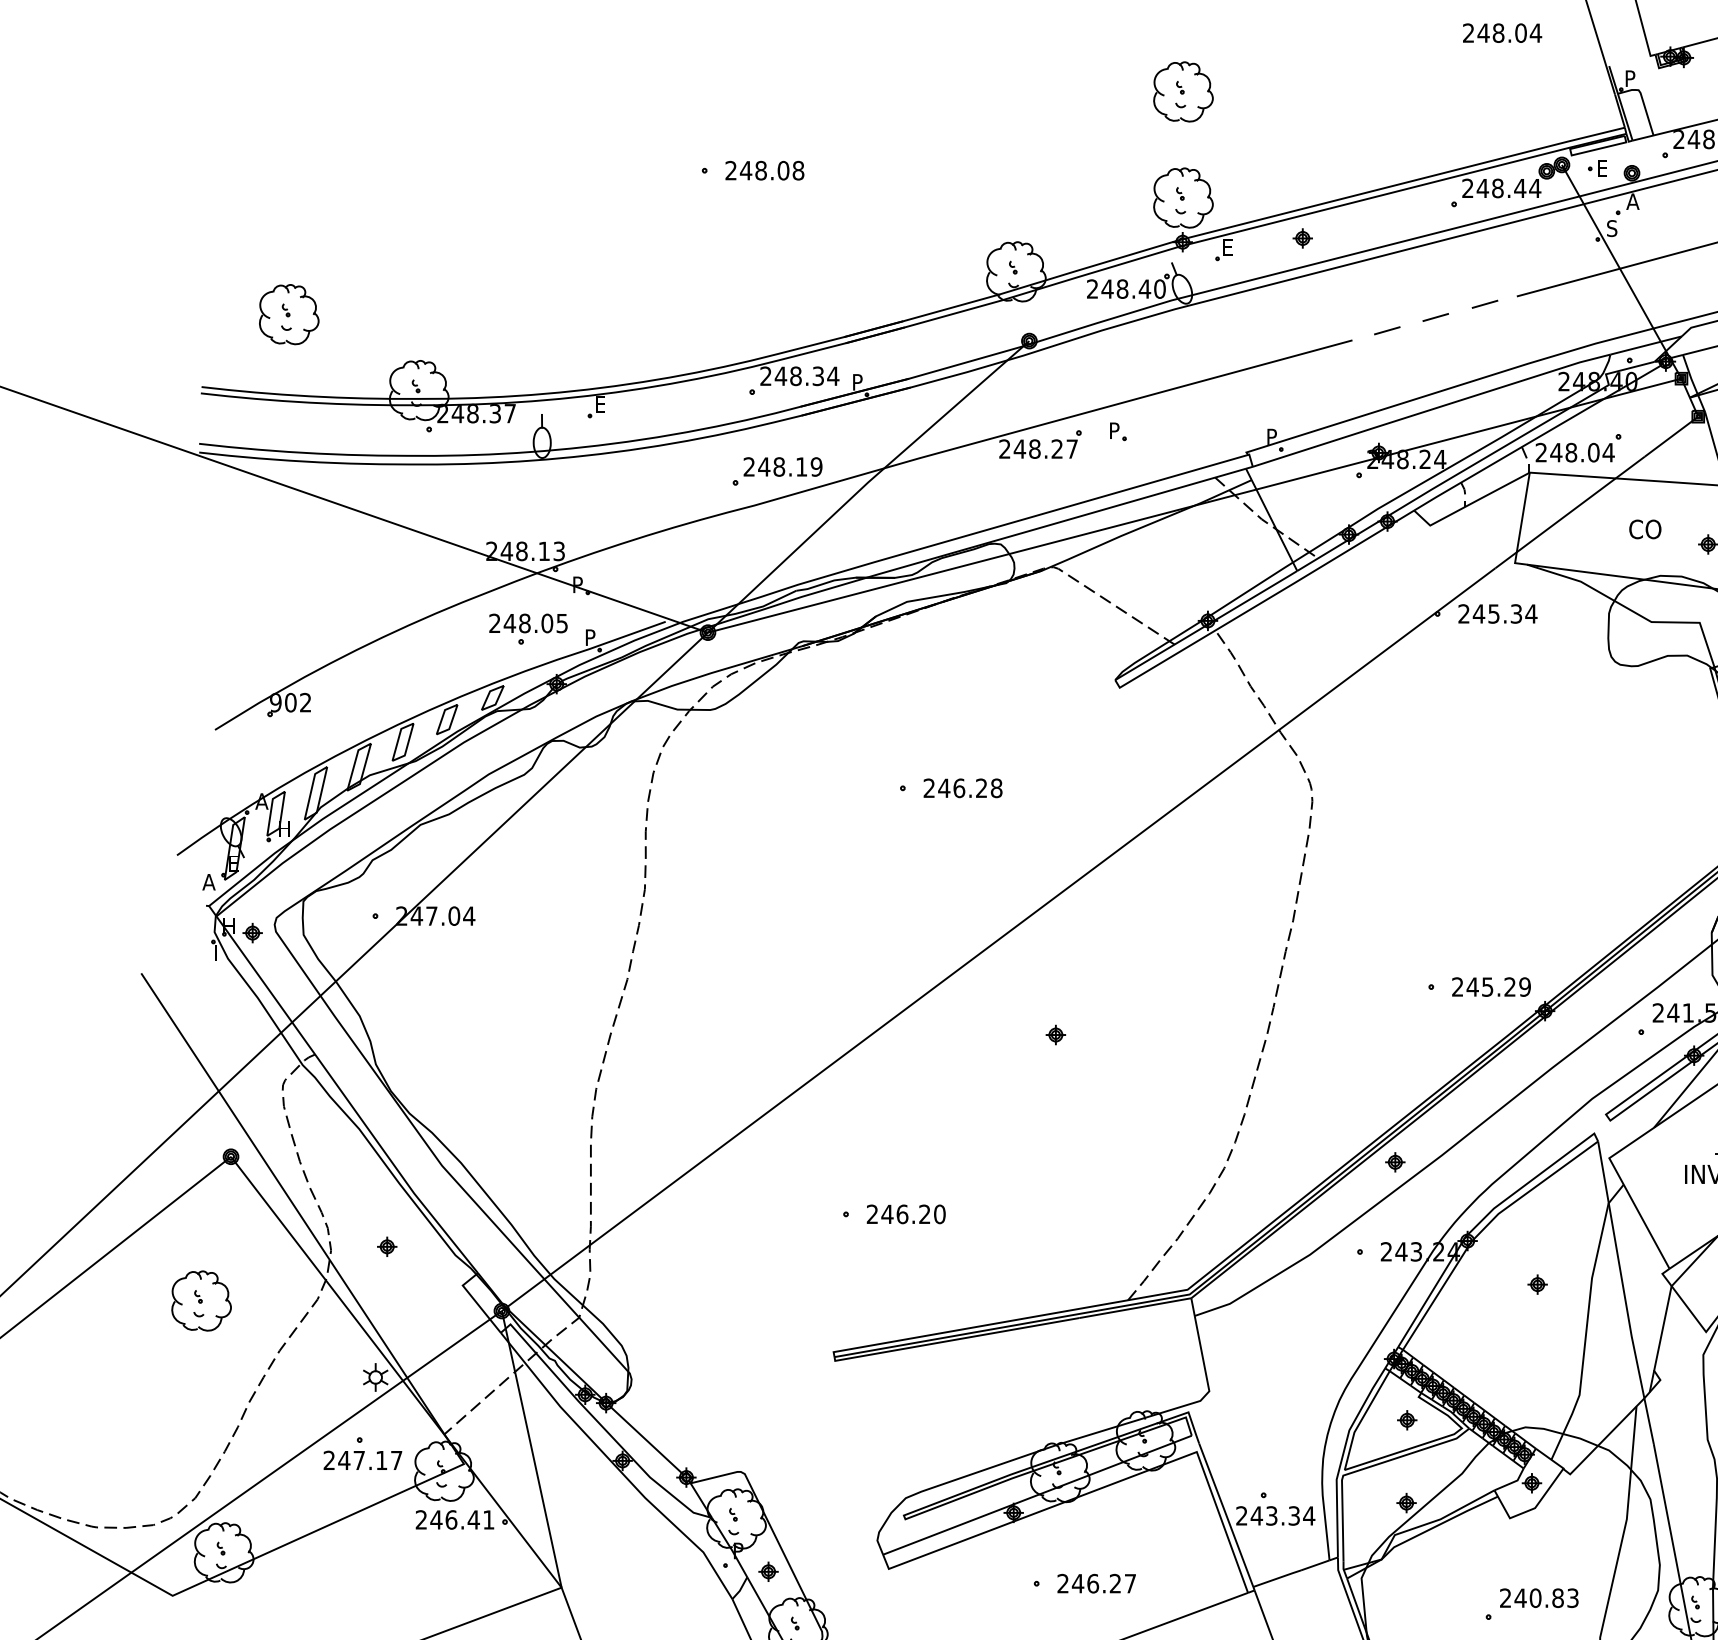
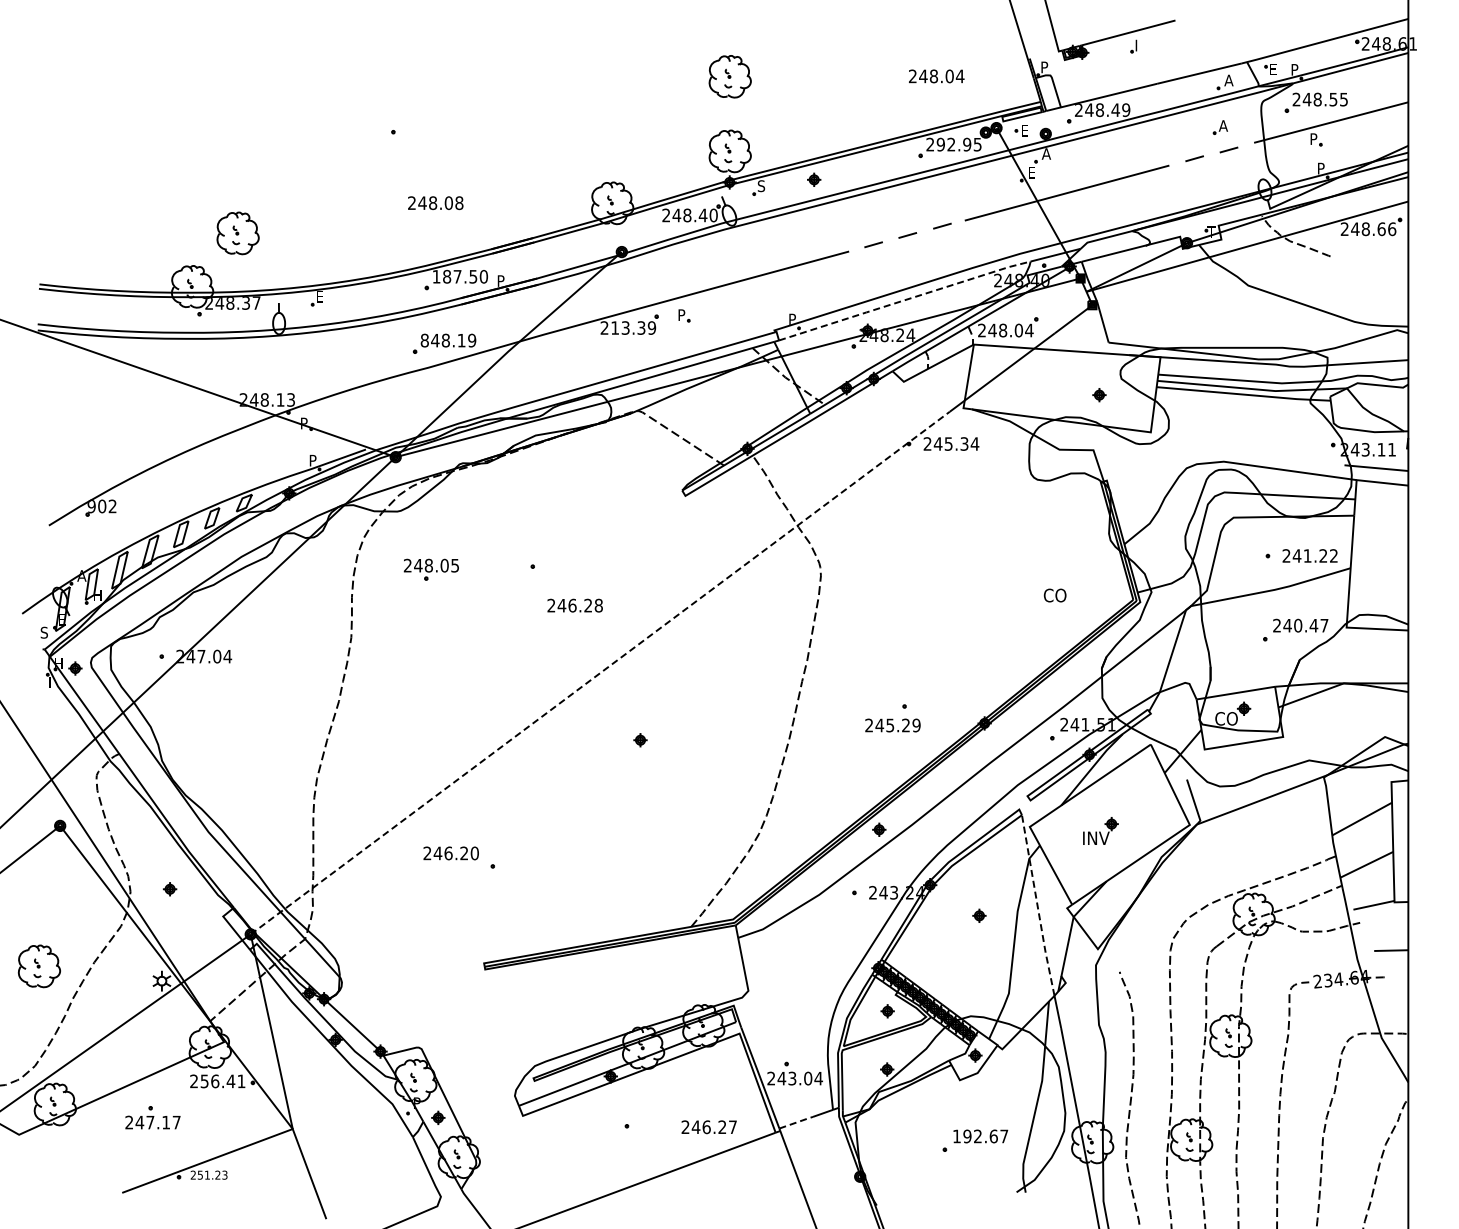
text: (1502, 33) -> (936, 76), moved
text: (764, 171) -> (435, 203), moved
text: (1509, 188) -> (959, 144), 248.44 -> 292.95
text: (1611, 228) -> (1031, 172), S -> E
text: (1227, 247) -> (761, 186), E -> S
part: (288, 314) -> (237, 233), moved
text: (800, 375) -> (460, 276), 248.34 -> 187.50
line: (1432, 409) -> (905, 300), solid -> dashed
text: (1045, 448) -> (633, 327), 248.27 -> 213.39
text: (748, 466) -> (424, 340), 248.19 -> 848.19
text: (1644, 529) -> (1054, 595), moved
part: (527, 628) -> (430, 569), moved
text: (962, 788) -> (574, 605), moved
text: (208, 881) -> (44, 632), A -> S
line: (1000, 938) -> (601, 672), solid -> dashed
text: (1490, 987) -> (892, 725), moved
text: (905, 1214) -> (450, 853), moved
line: (1620, 1271) -> (1037, 906), solid -> dashed
part: (200, 1301) -> (38, 966), moved
part: (362, 1453) -> (152, 1117), moved
text: (1294, 1515) -> (808, 1078), 243.34 -> 243.04
text: (436, 1520) -> (204, 1081), 246.41 -> 256.41
line: (1277, 1578) -> (796, 1122), solid -> dashed
text: (1095, 1584) -> (708, 1127), moved
text: (1539, 1598) -> (980, 1136), 240.83 -> 192.67

